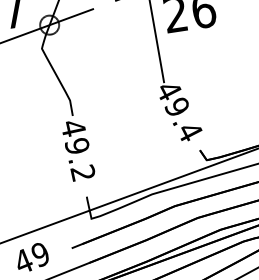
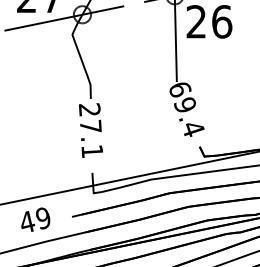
text: (169, 90) -> (180, 89), 49.4 -> 69.4
text: (78, 150) -> (91, 130), 49.2 -> 27.1

